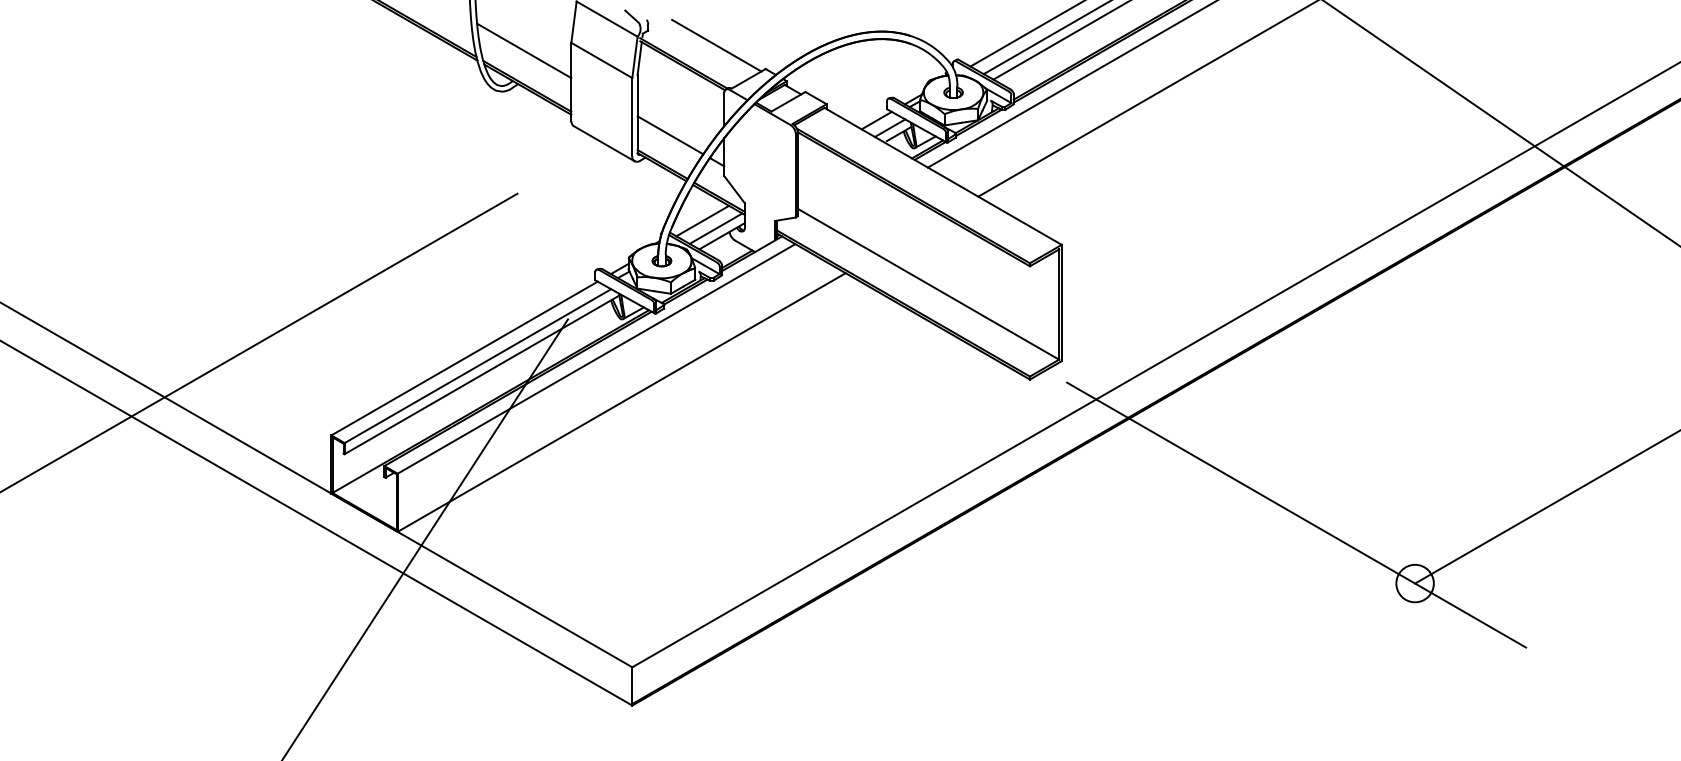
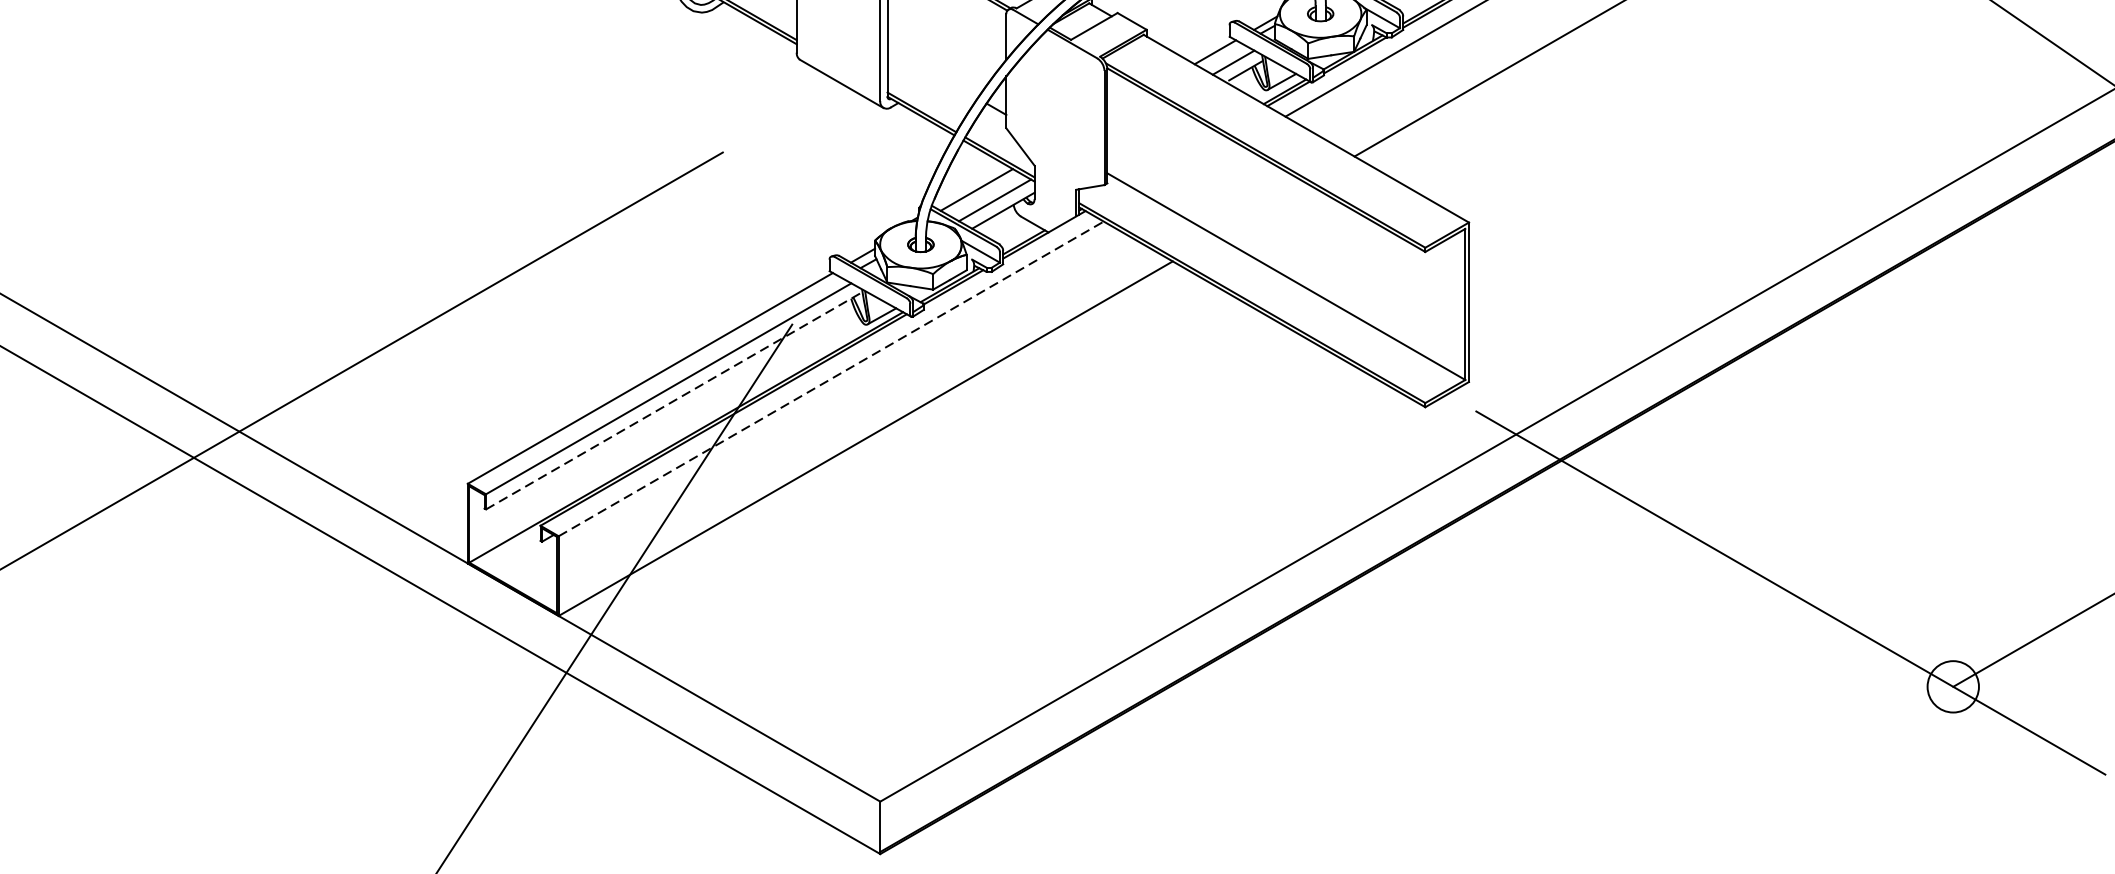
line: (670, 135) -> (932, 72), removed
line: (596, 358) -> (831, 378), solid -> dashed
line: (482, 374) -> (674, 400), solid -> dashed

